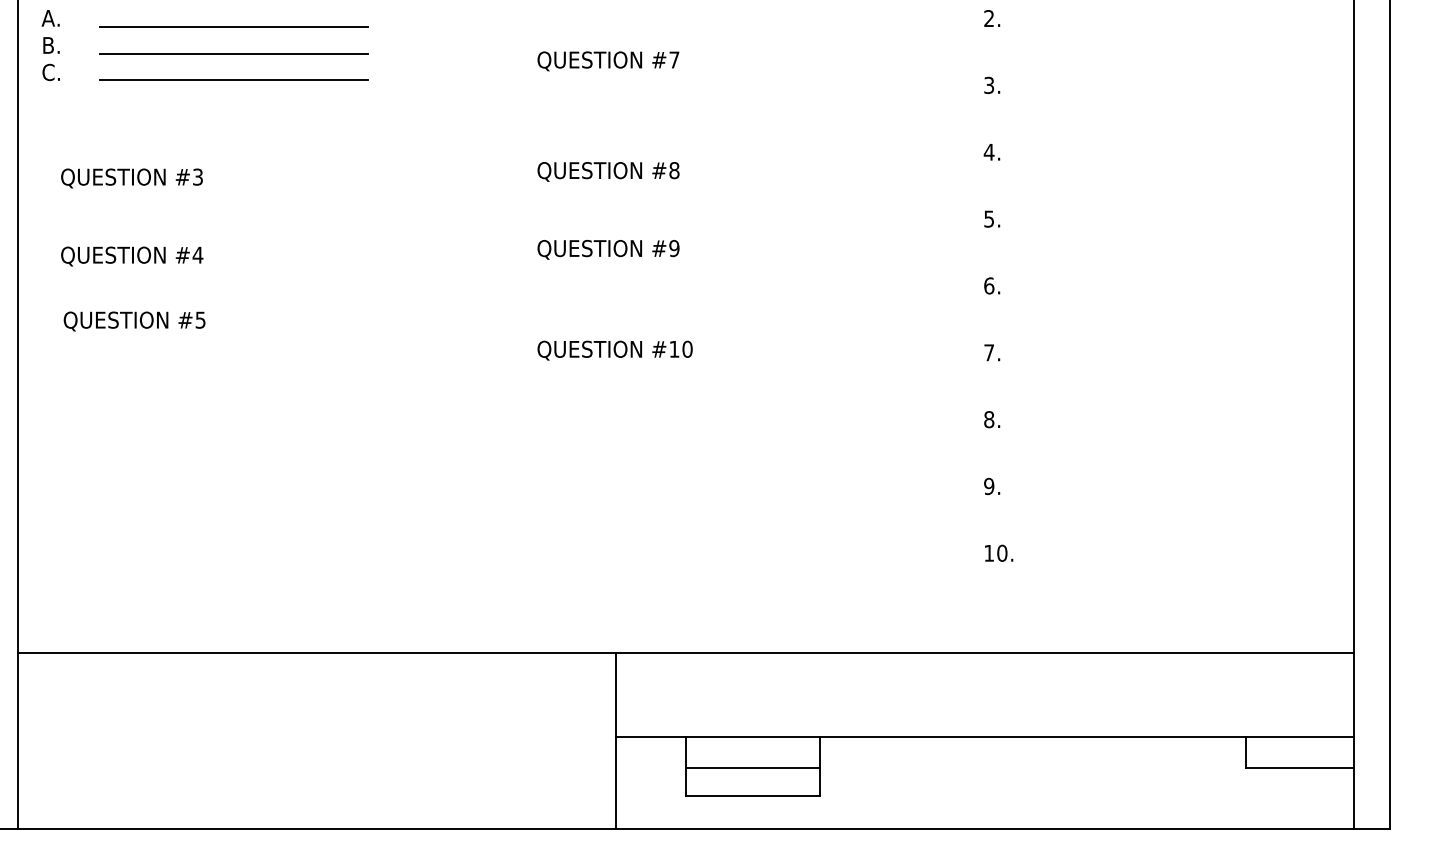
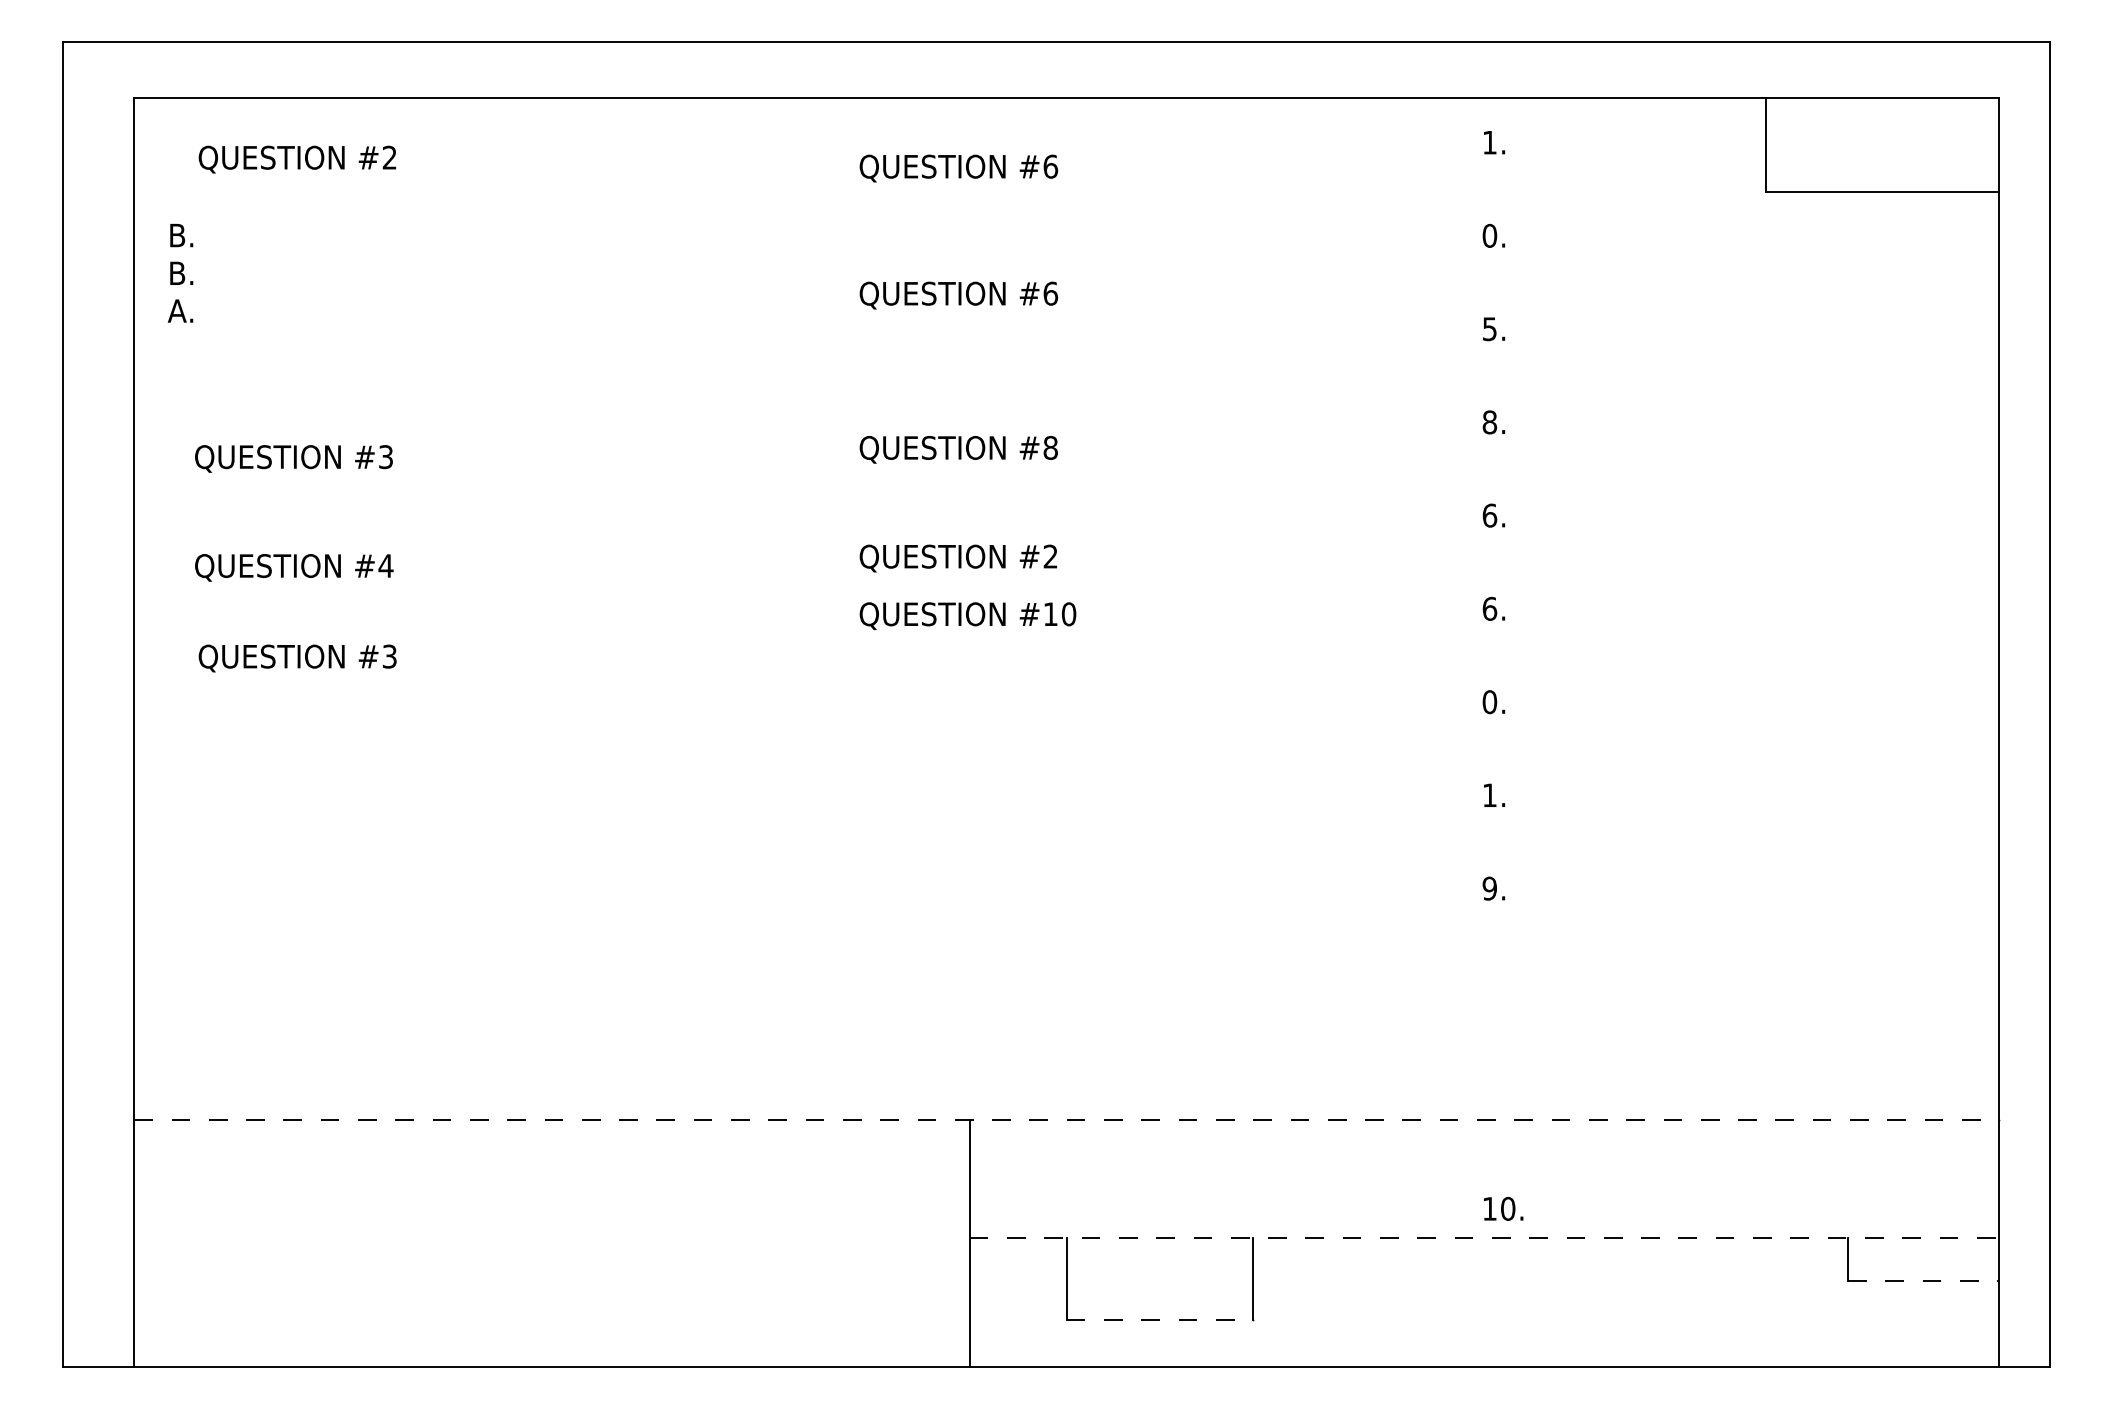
text: (48, 18) -> (177, 235), A. -> B.
text: (988, 18) -> (1489, 235), 2. -> 0.
line: (233, 26) -> (435, 247), removed
line: (233, 53) -> (435, 284), removed
text: (674, 59) -> (1050, 293), #7 -> #6
text: (50, 72) -> (180, 311), C. -> A.
line: (233, 80) -> (435, 322), removed
text: (988, 84) -> (1489, 328), 3. -> 5.
text: (988, 152) -> (1489, 422), 4. -> 8.
text: (988, 219) -> (1489, 515), 5. -> 6.
text: (674, 248) -> (1050, 556), #9 -> #2
text: (200, 319) -> (389, 655), #5 -> #3
text: (614, 350) -> (967, 615), moved
text: (988, 353) -> (1489, 702), 7. -> 0.
text: (988, 419) -> (1489, 795), 8. -> 1.
text: (998, 553) -> (1503, 1208), moved
line: (686, 652) -> (1067, 1120), solid -> dashed
line: (985, 736) -> (1484, 1237), solid -> dashed
line: (752, 767) -> (1159, 1280), removed
line: (1300, 767) -> (1923, 1280), solid -> dashed
line: (753, 795) -> (1160, 1319), solid -> dashed

